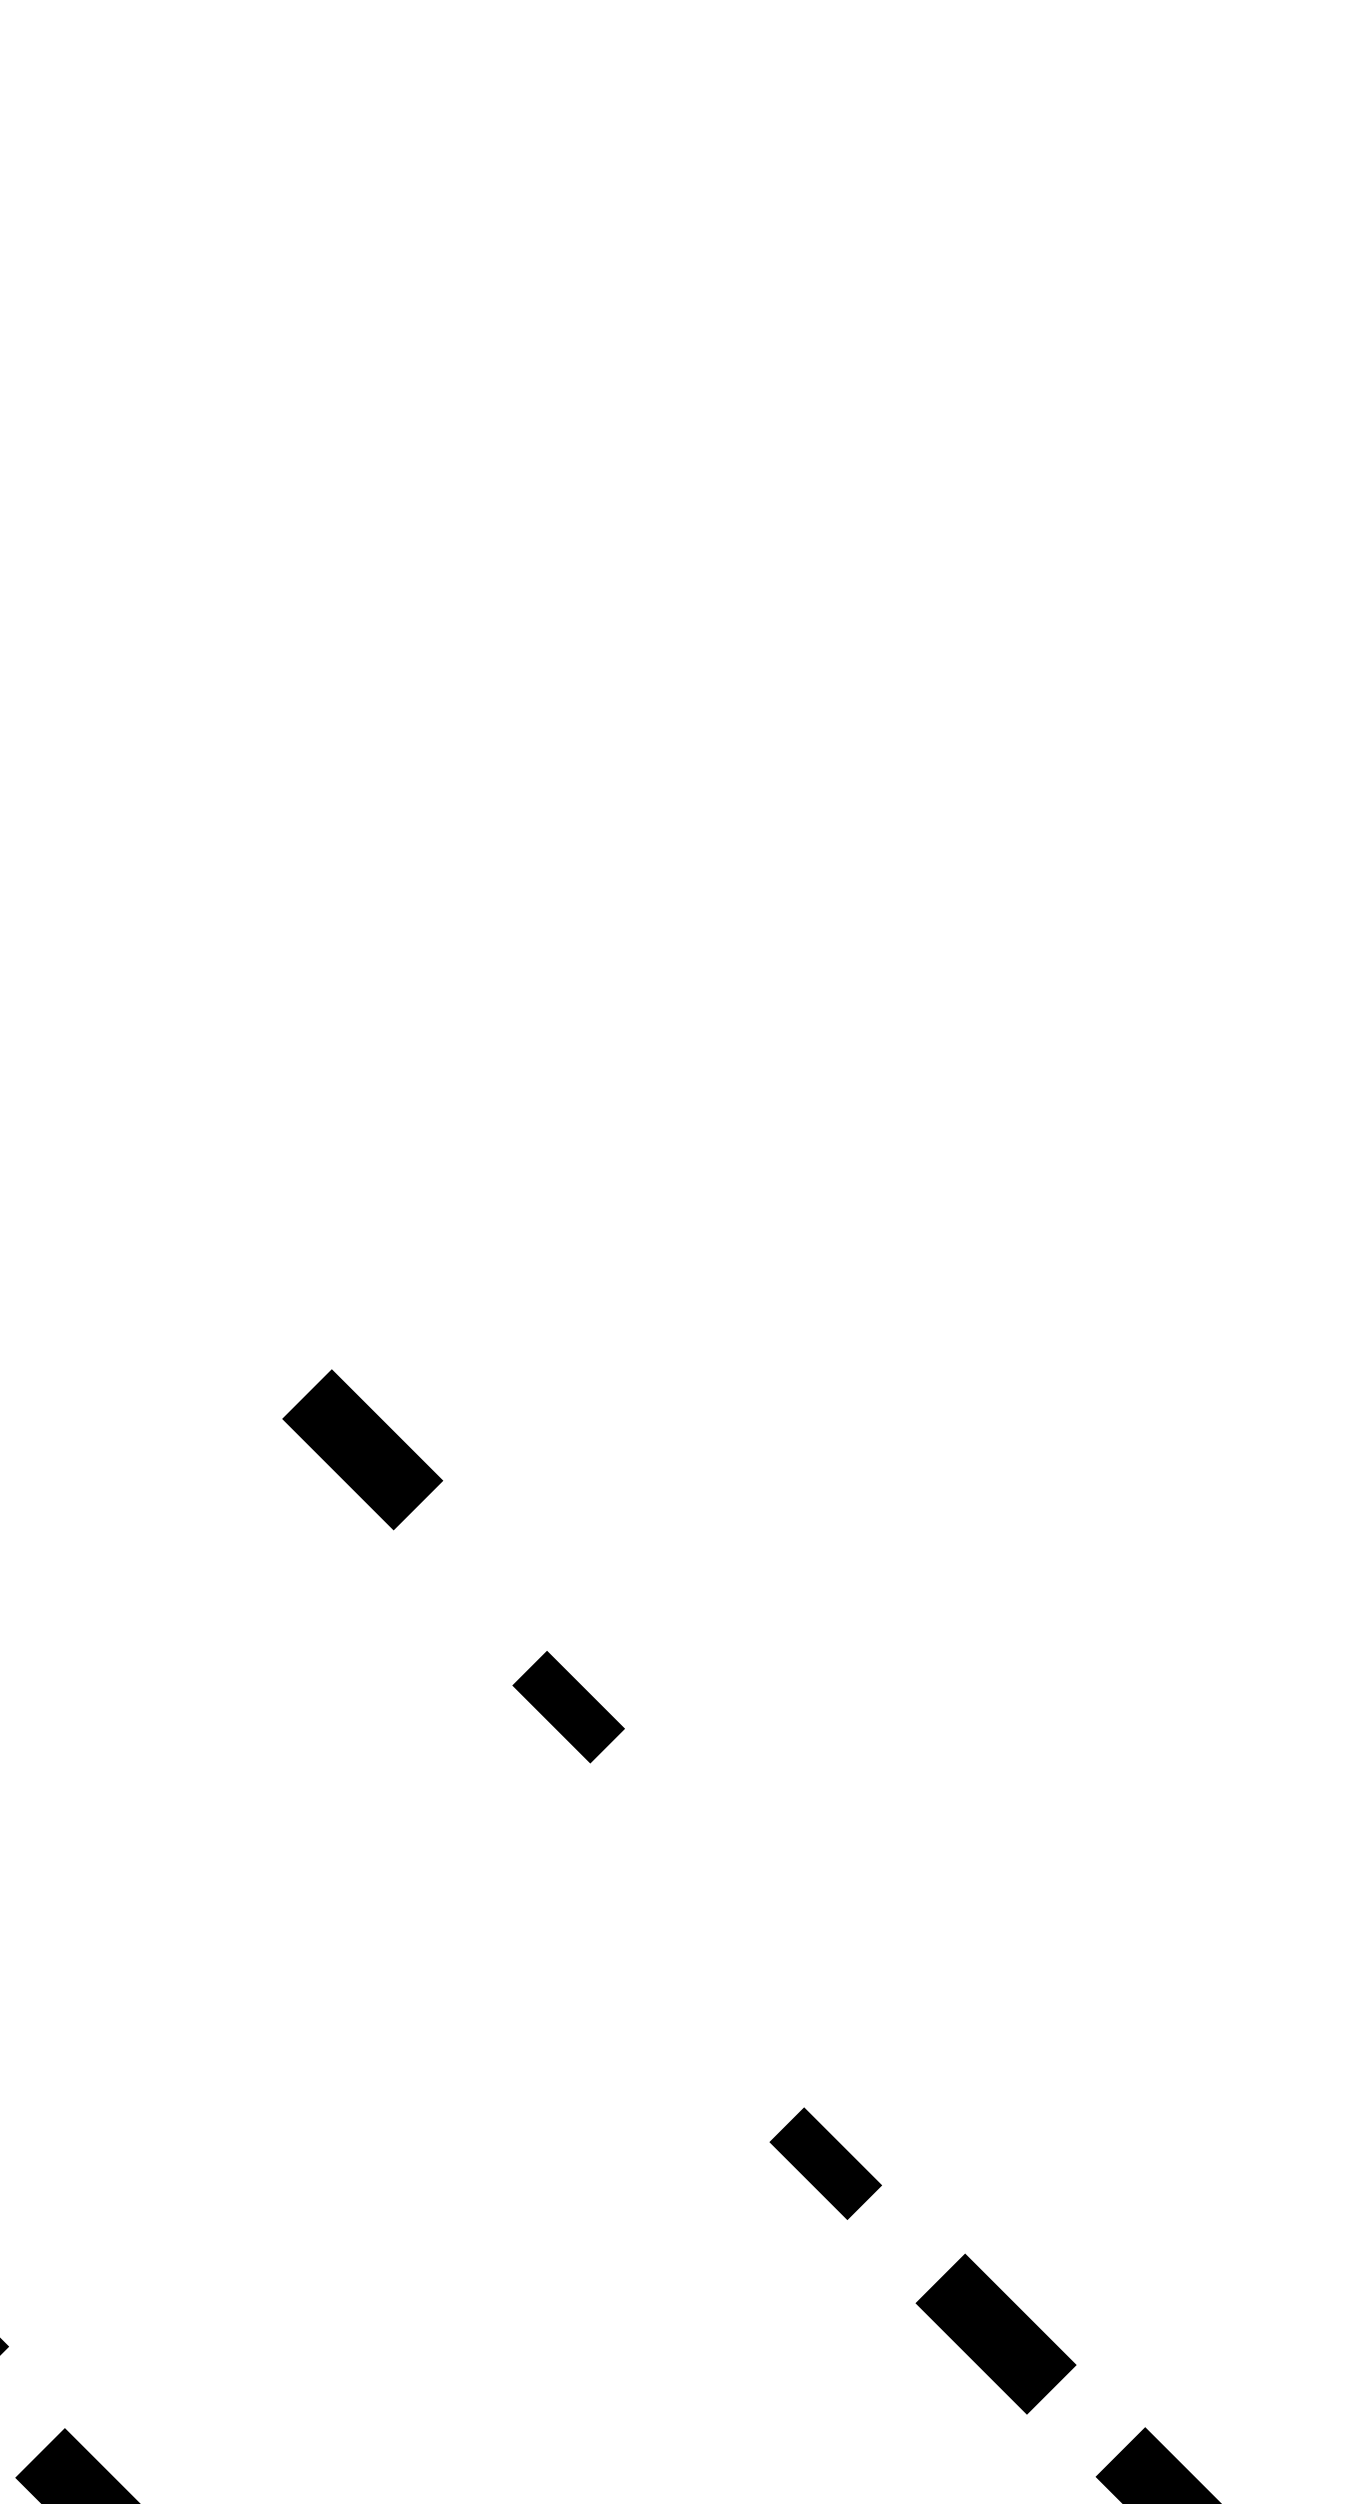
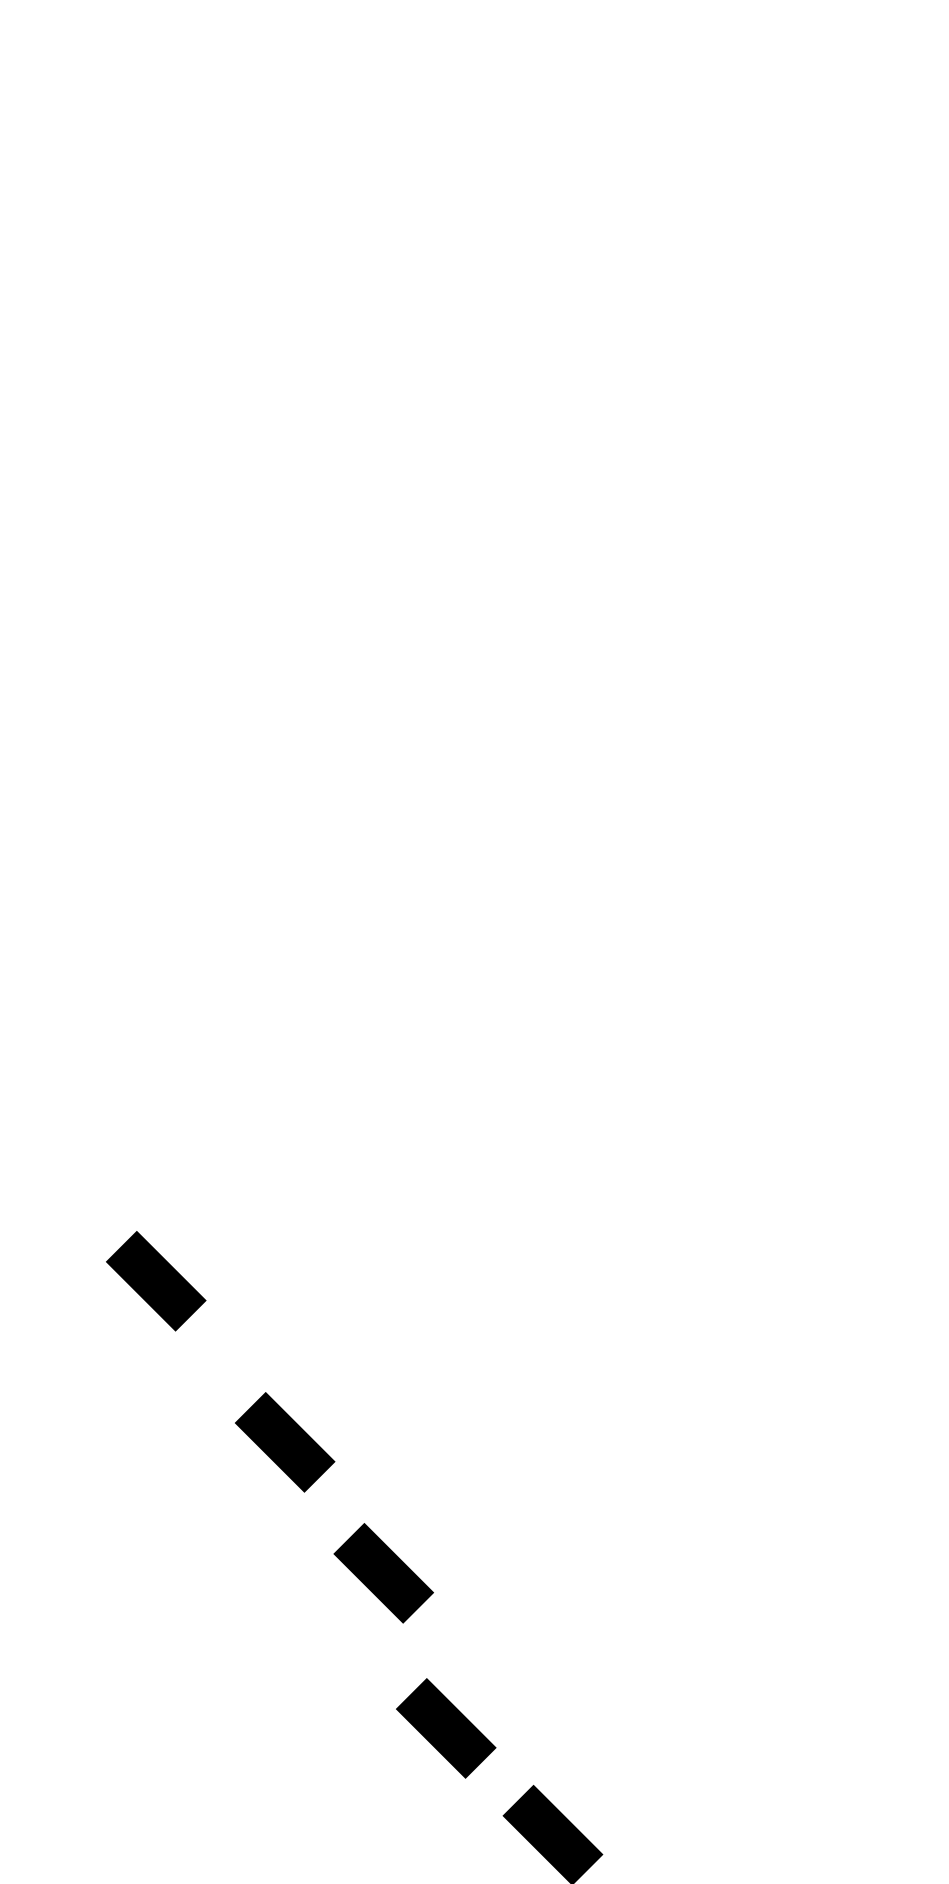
part: (569, 1707) -> (285, 1442), size x1.43
part: (725, 1916) -> (383, 1573), added
part: (826, 2163) -> (446, 1728), size x1.43

